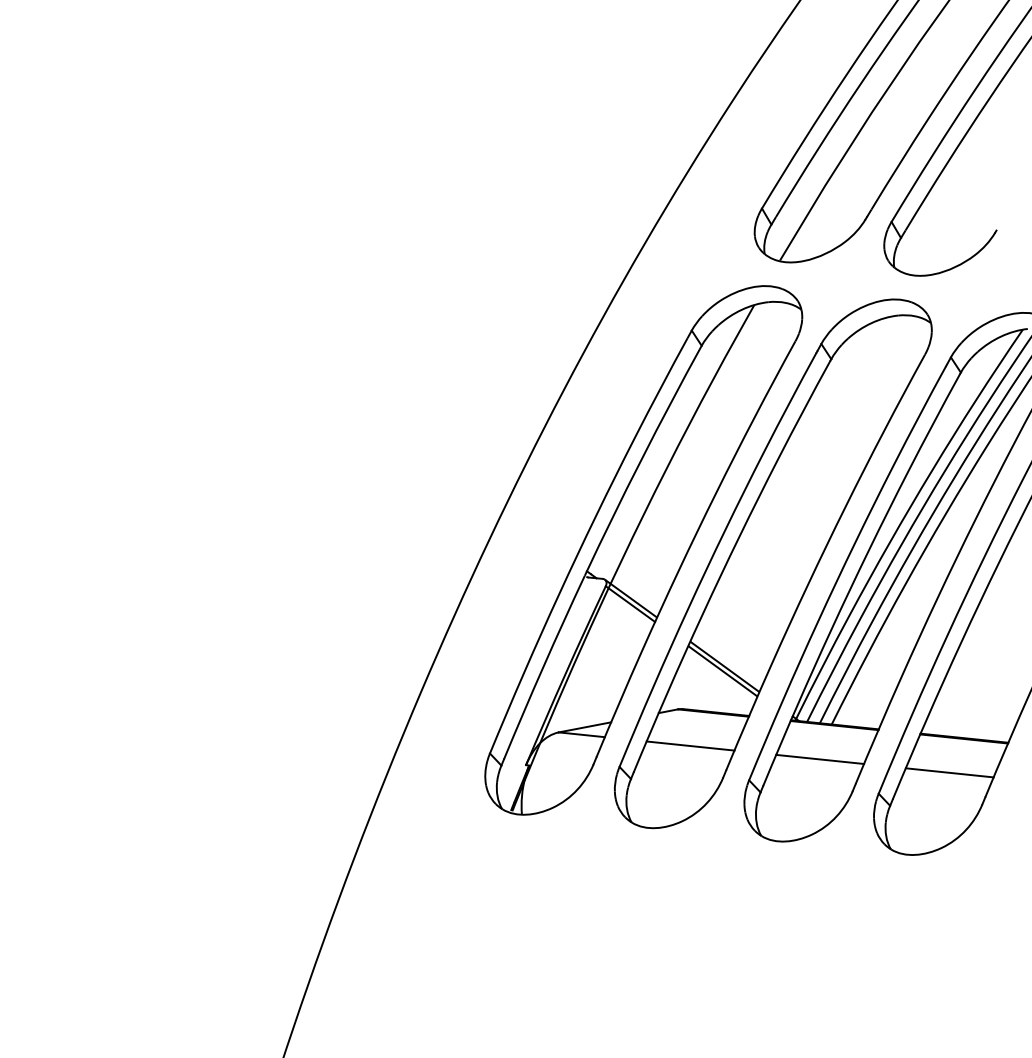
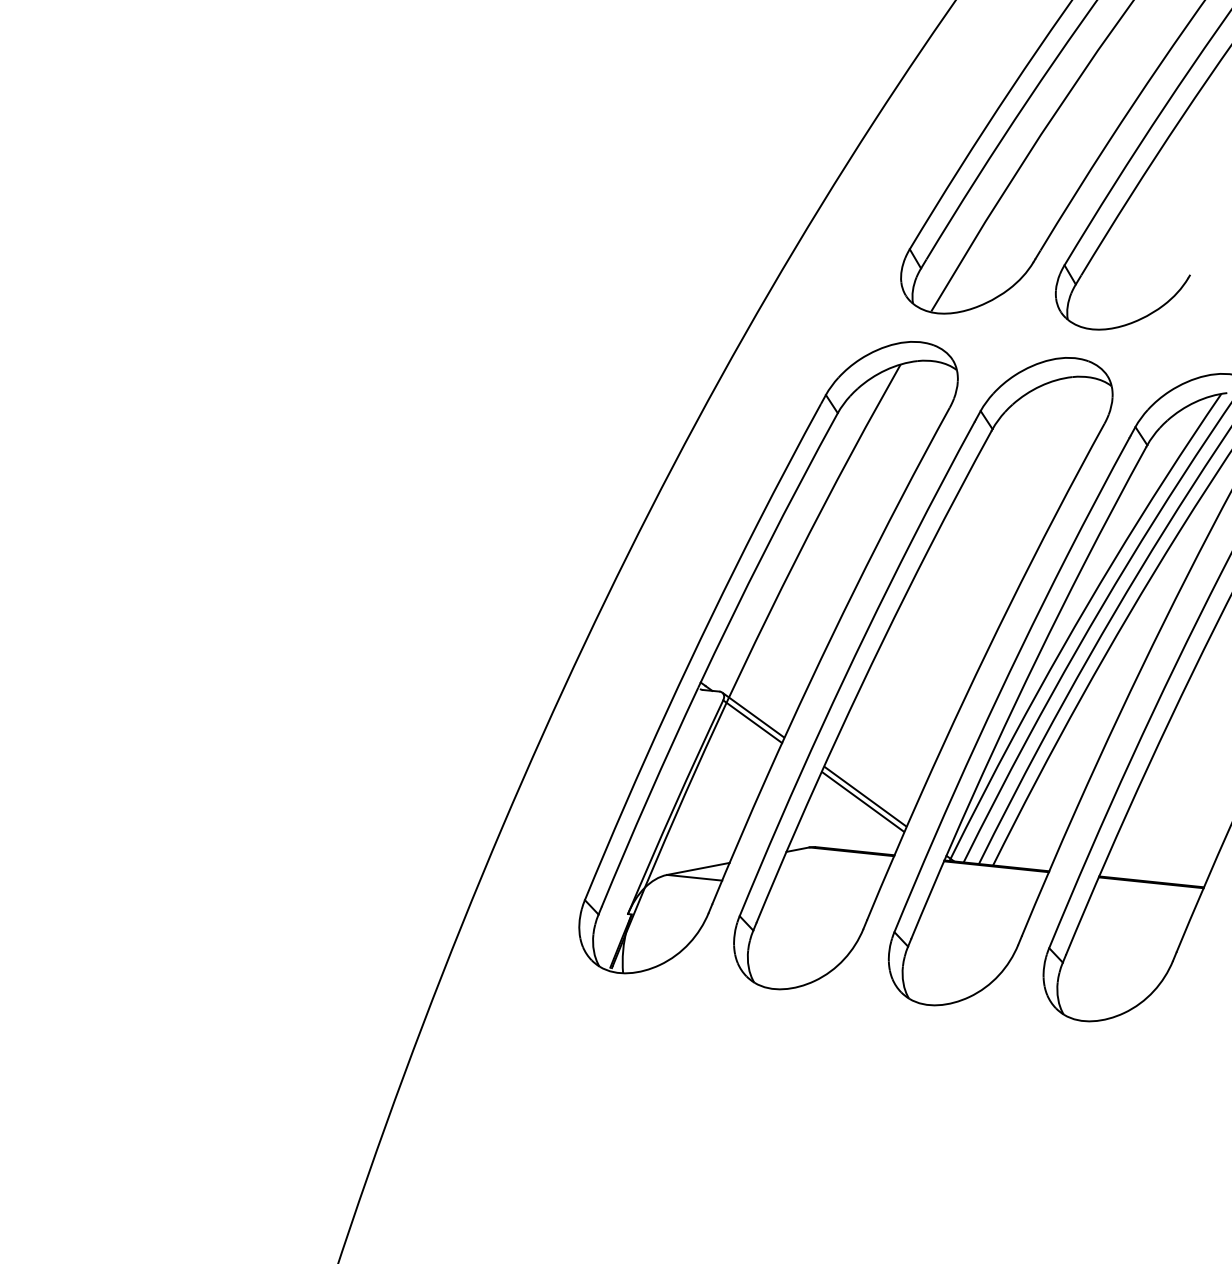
line: (690, 745) -> (824, 890), removed
line: (819, 758) -> (978, 906), removed
line: (949, 772) -> (1133, 922), removed

